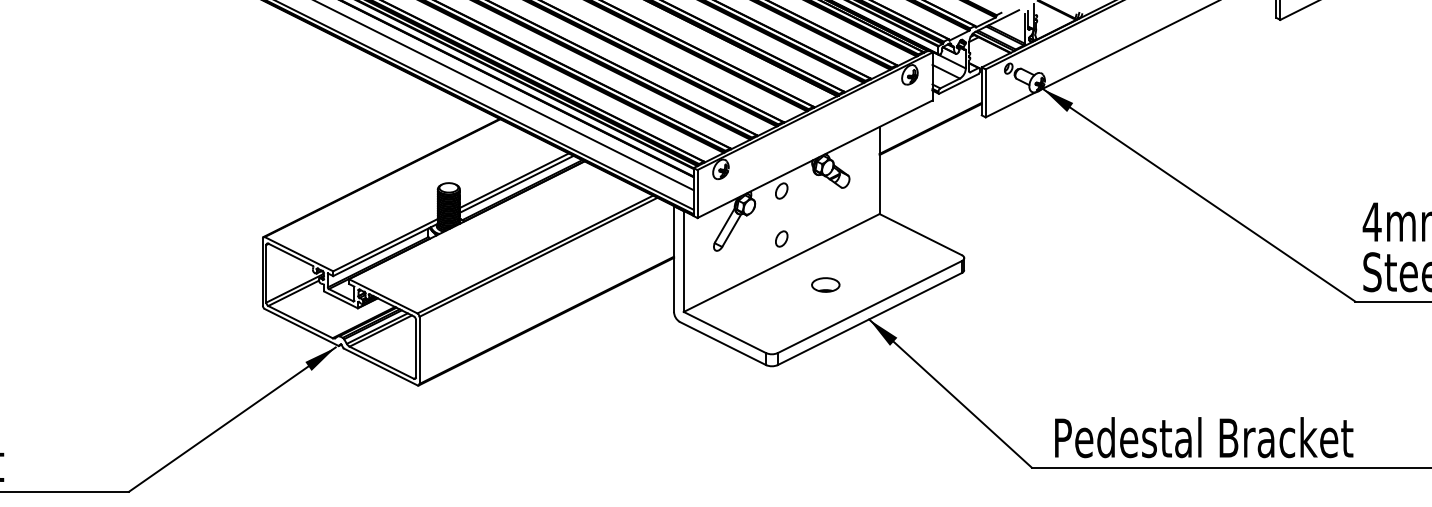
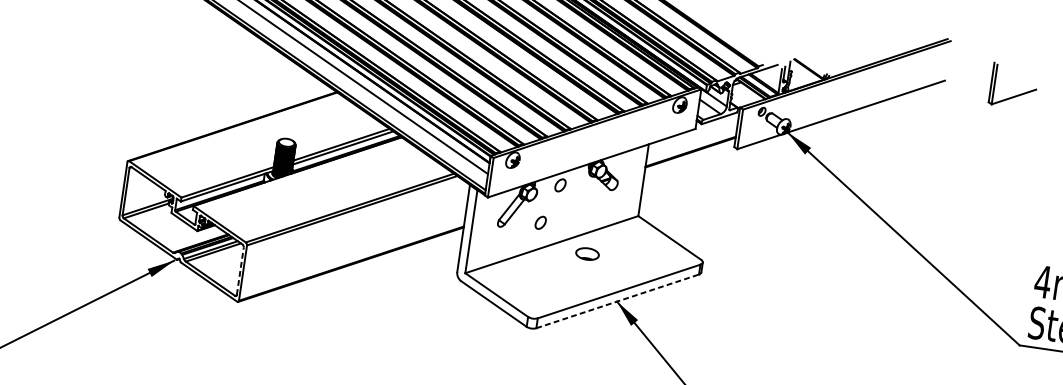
part: (781, 238) -> (540, 222), moved
part: (825, 284) -> (587, 253), moved
line: (869, 319) -> (617, 301), solid -> dashed
line: (415, 348) -> (239, 271), solid -> dashed

